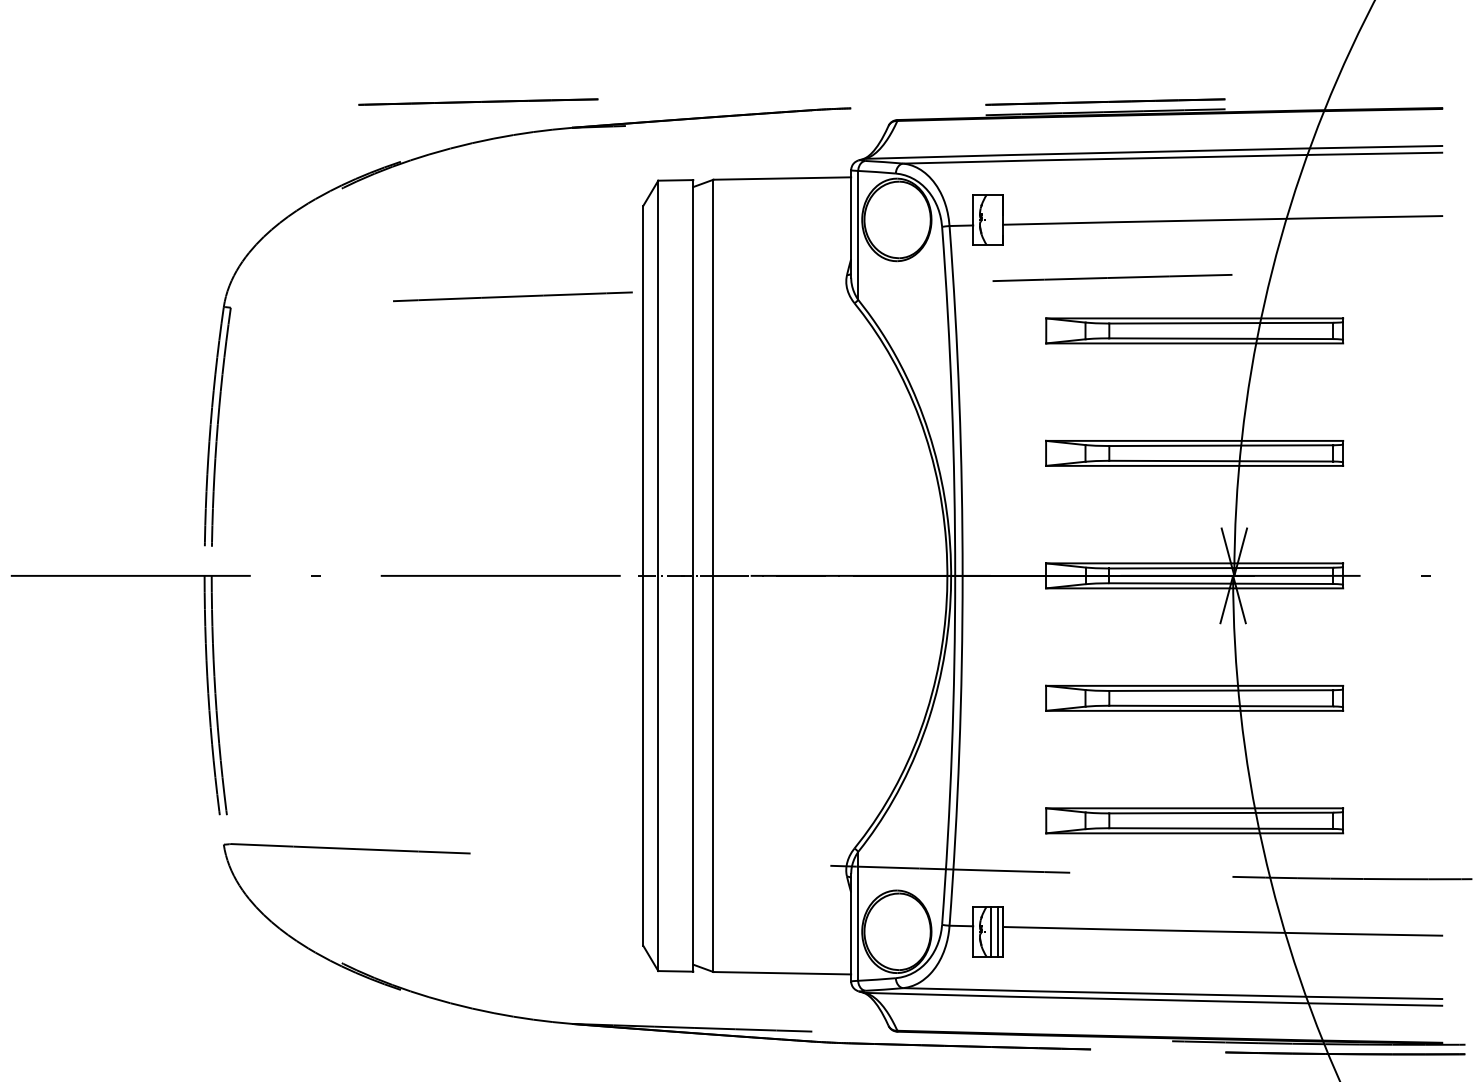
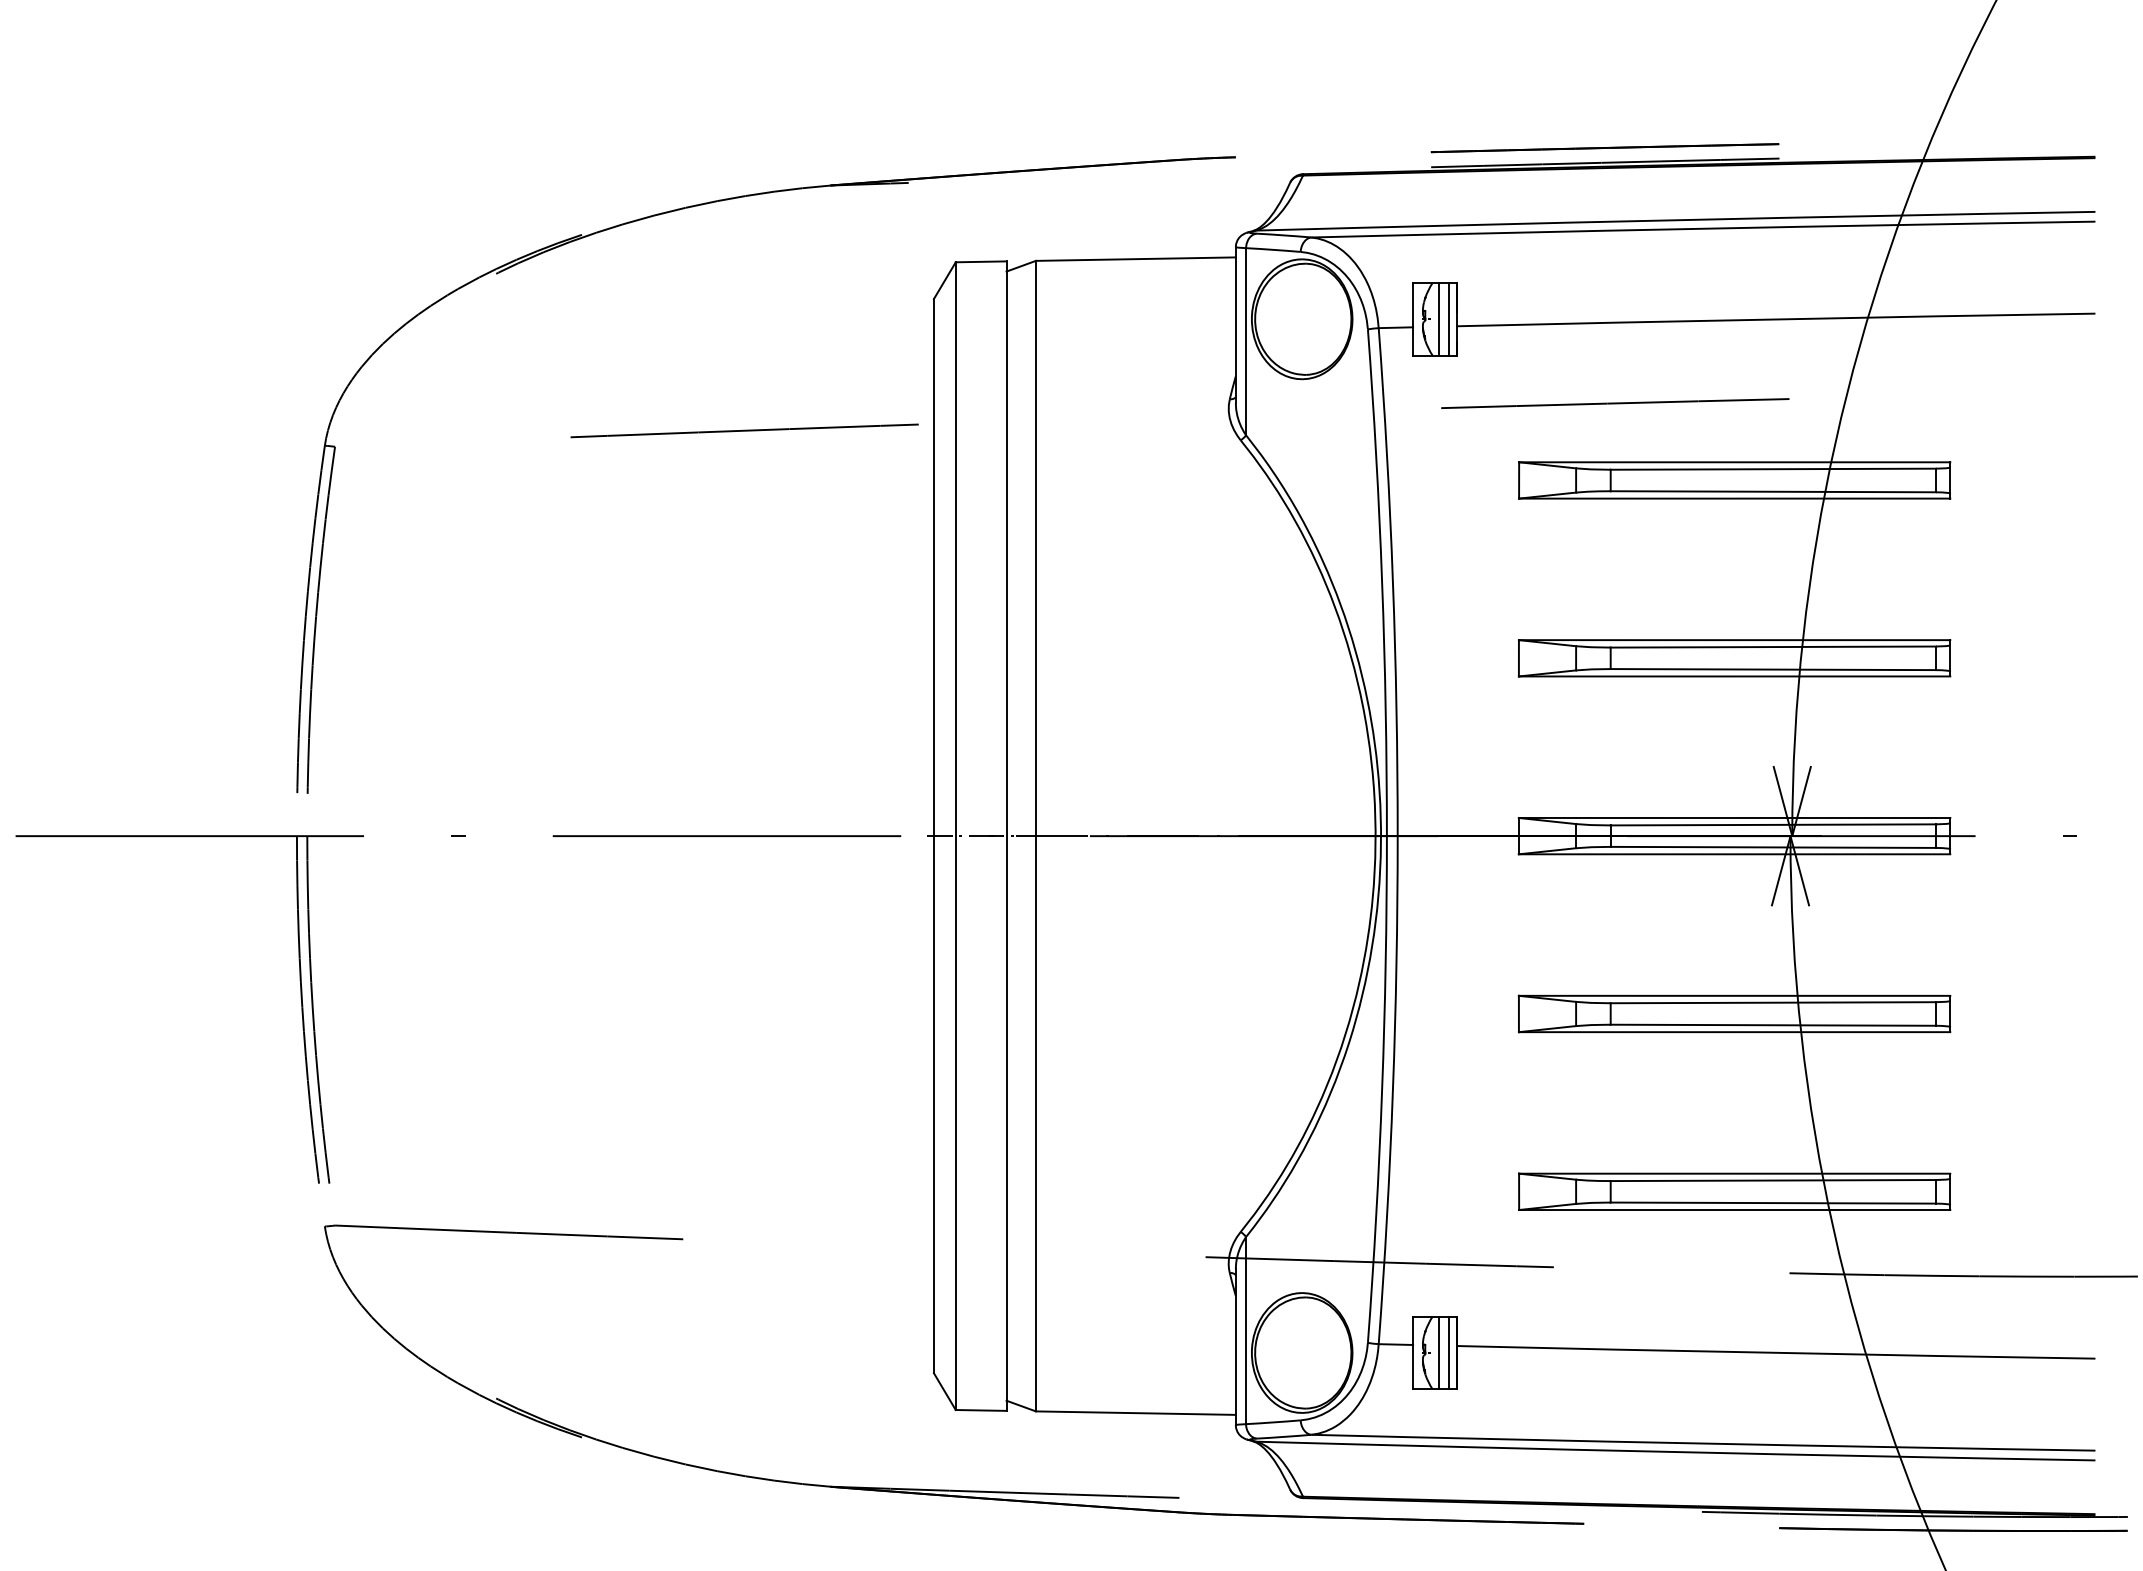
line: (478, 101) -> (694, 147), removed
line: (991, 219) -> (1439, 318), added
line: (998, 219) -> (1449, 318), added

